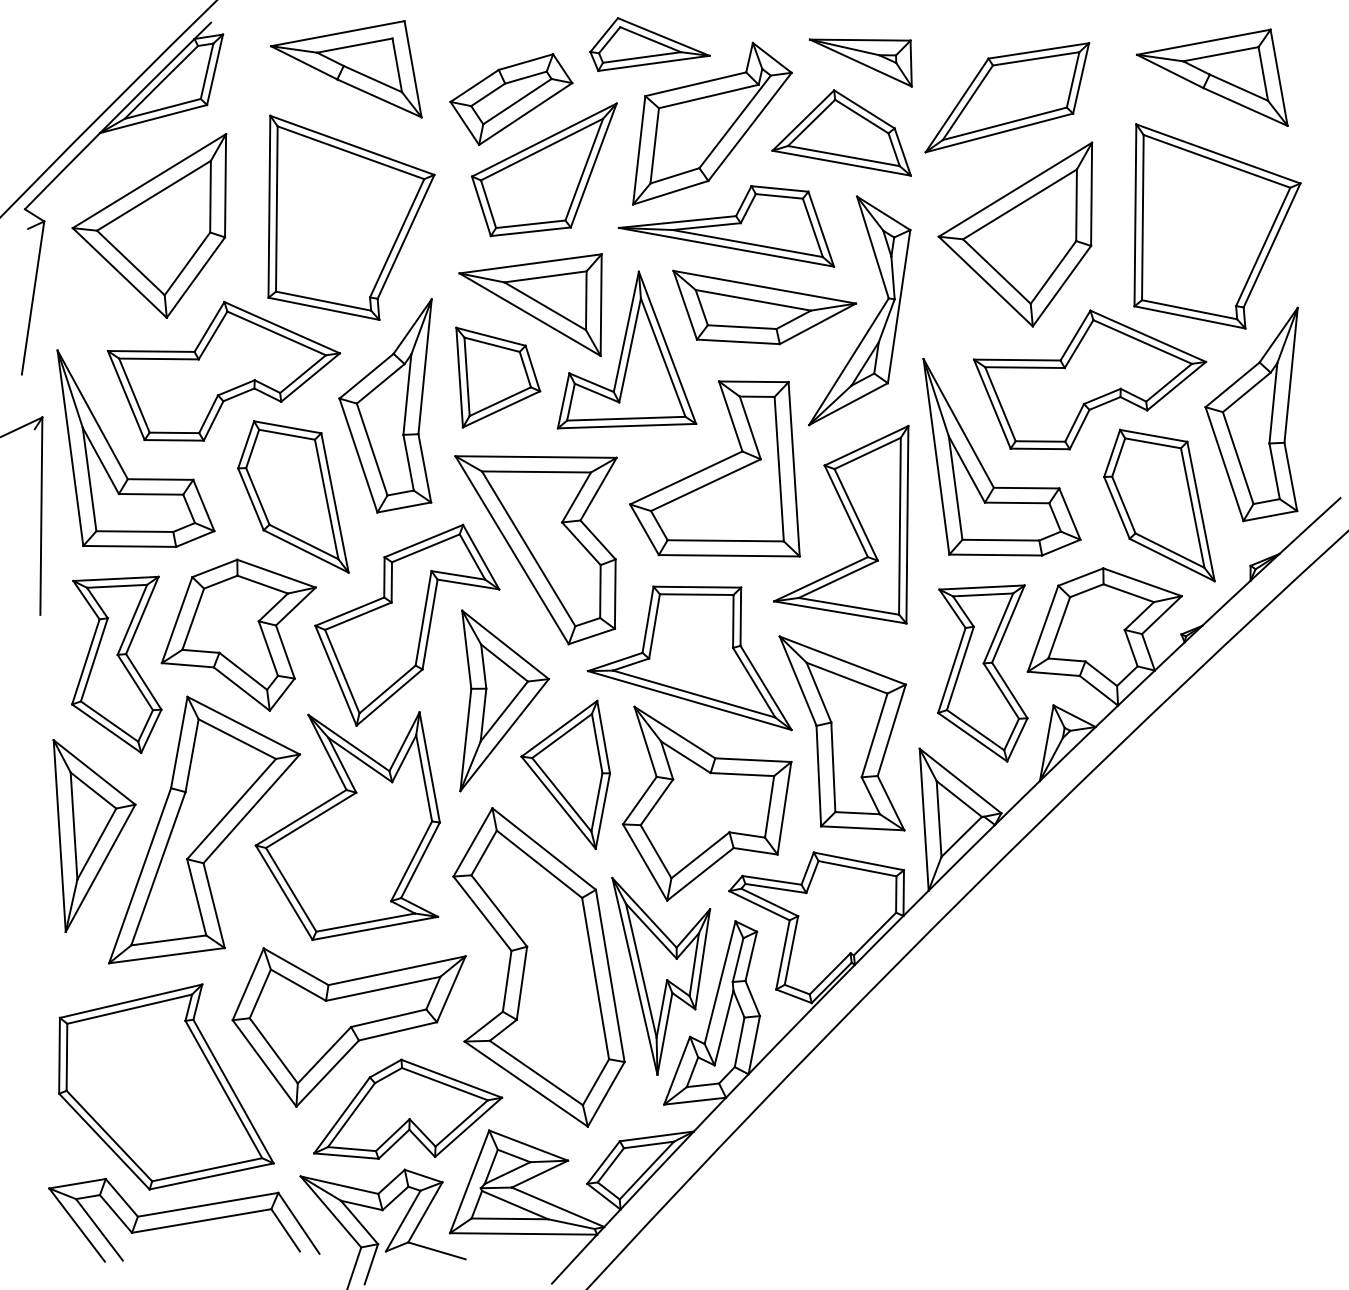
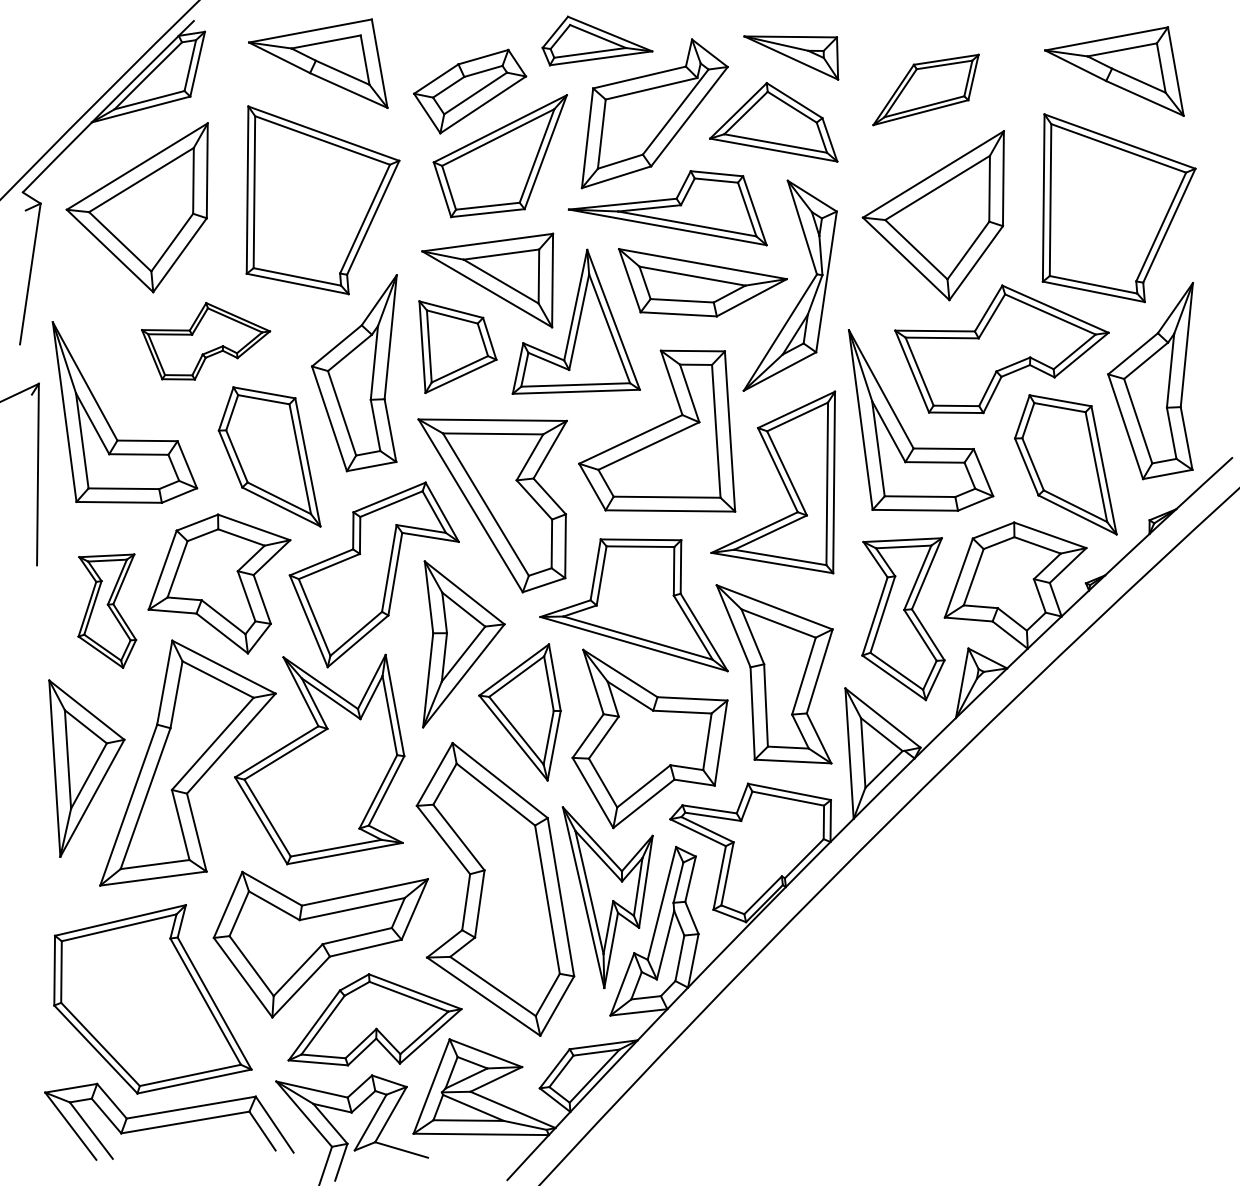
part: (1007, 97) -> (926, 89), size x0.7
part: (224, 370) -> (206, 340), size x0.6
part: (116, 664) -> (107, 610), size x0.7

